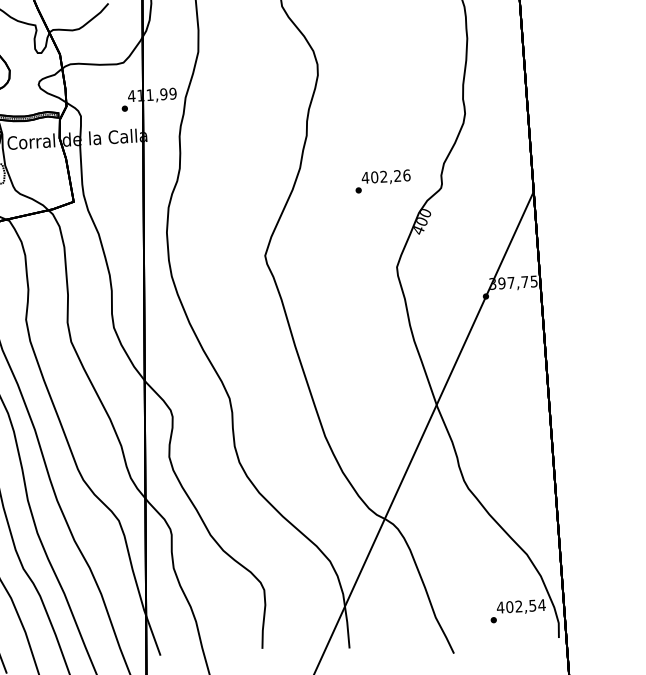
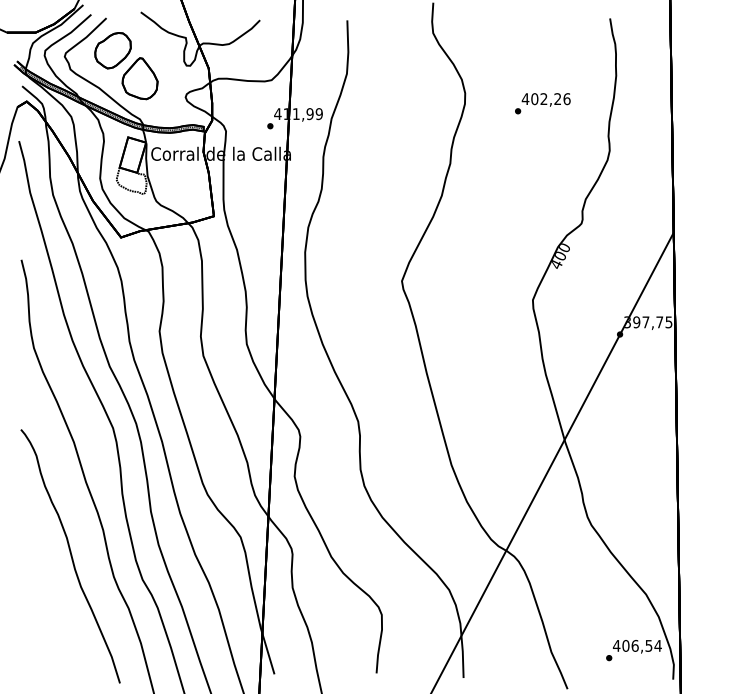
text: (382, 181) -> (542, 103), moved
text: (518, 606) -> (634, 645), 402,54 -> 406,54

